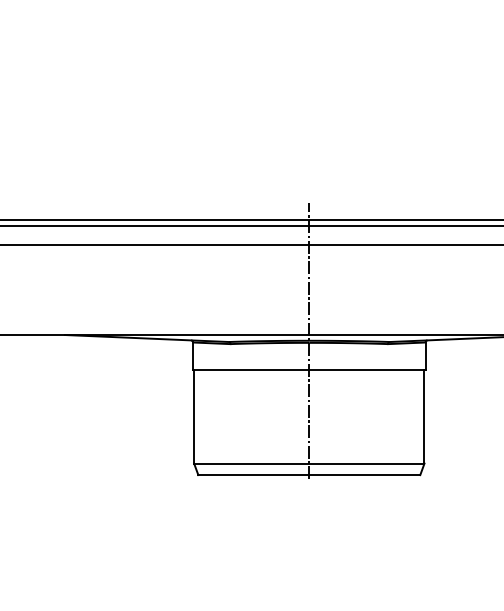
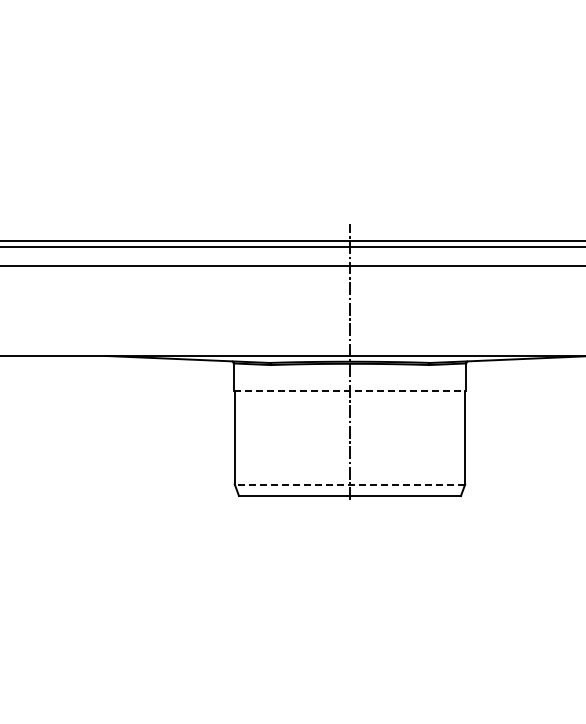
line: (309, 370) -> (350, 391), solid -> dashed
line: (308, 463) -> (349, 484), solid -> dashed

